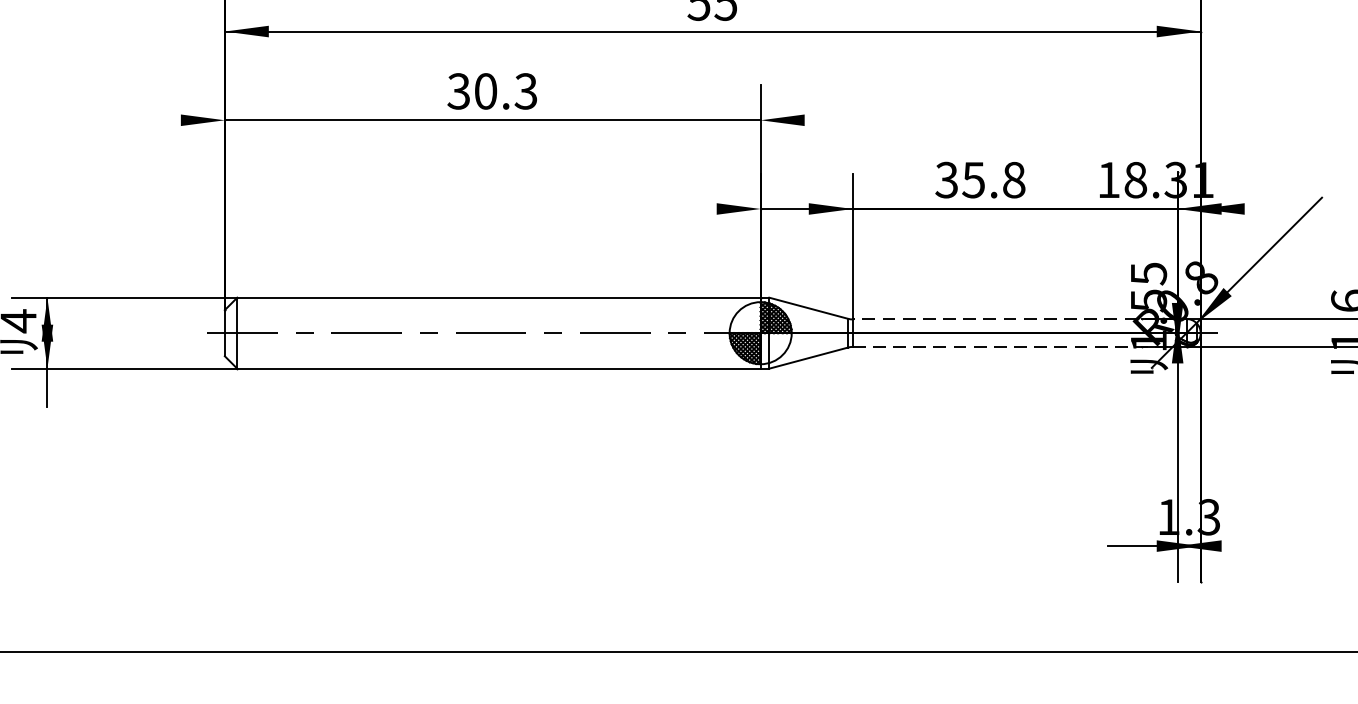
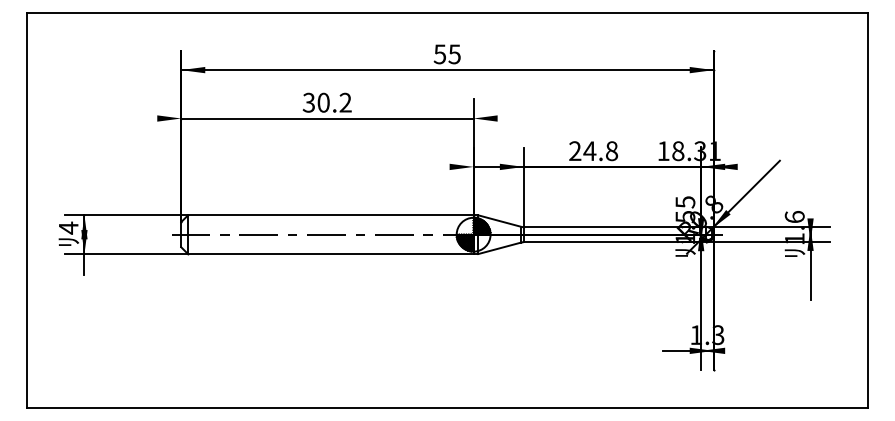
text: (525, 90) -> (345, 102), 30.3 -> 30.2
text: (960, 180) -> (582, 151), 35.8 -> 24.8
line: (1015, 320) -> (612, 227), dashed -> solid
line: (1015, 347) -> (612, 242), dashed -> solid

